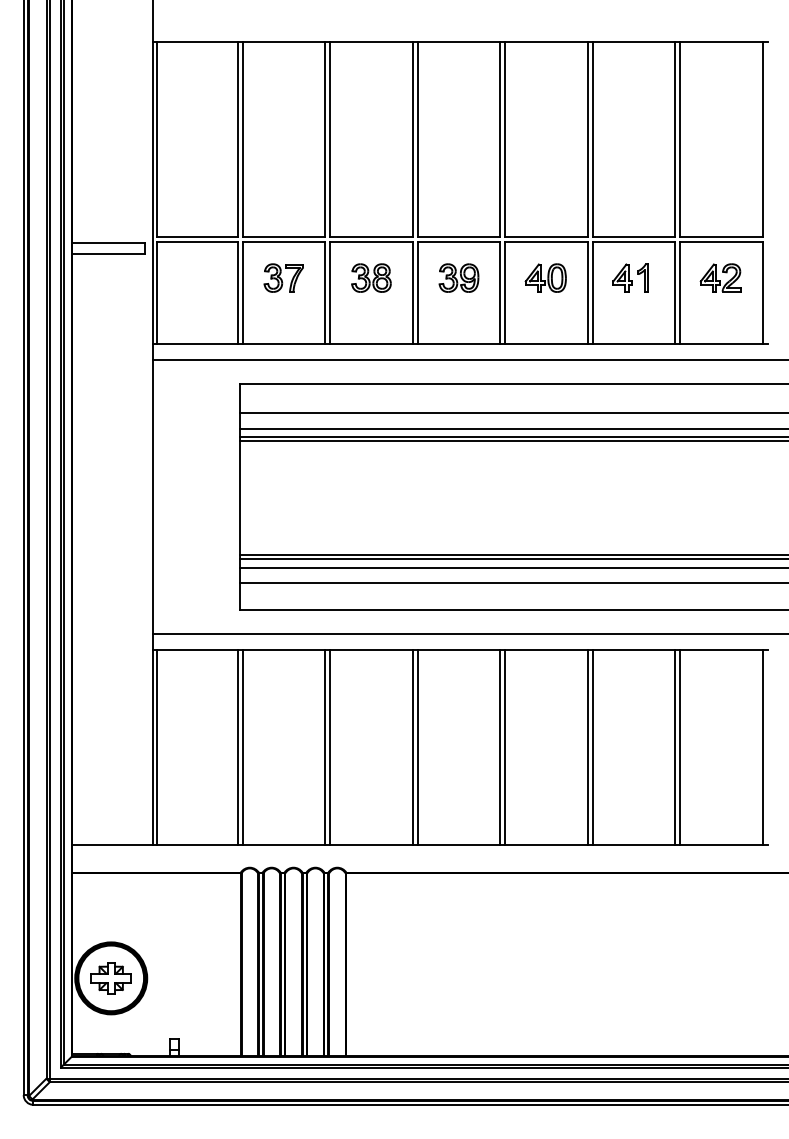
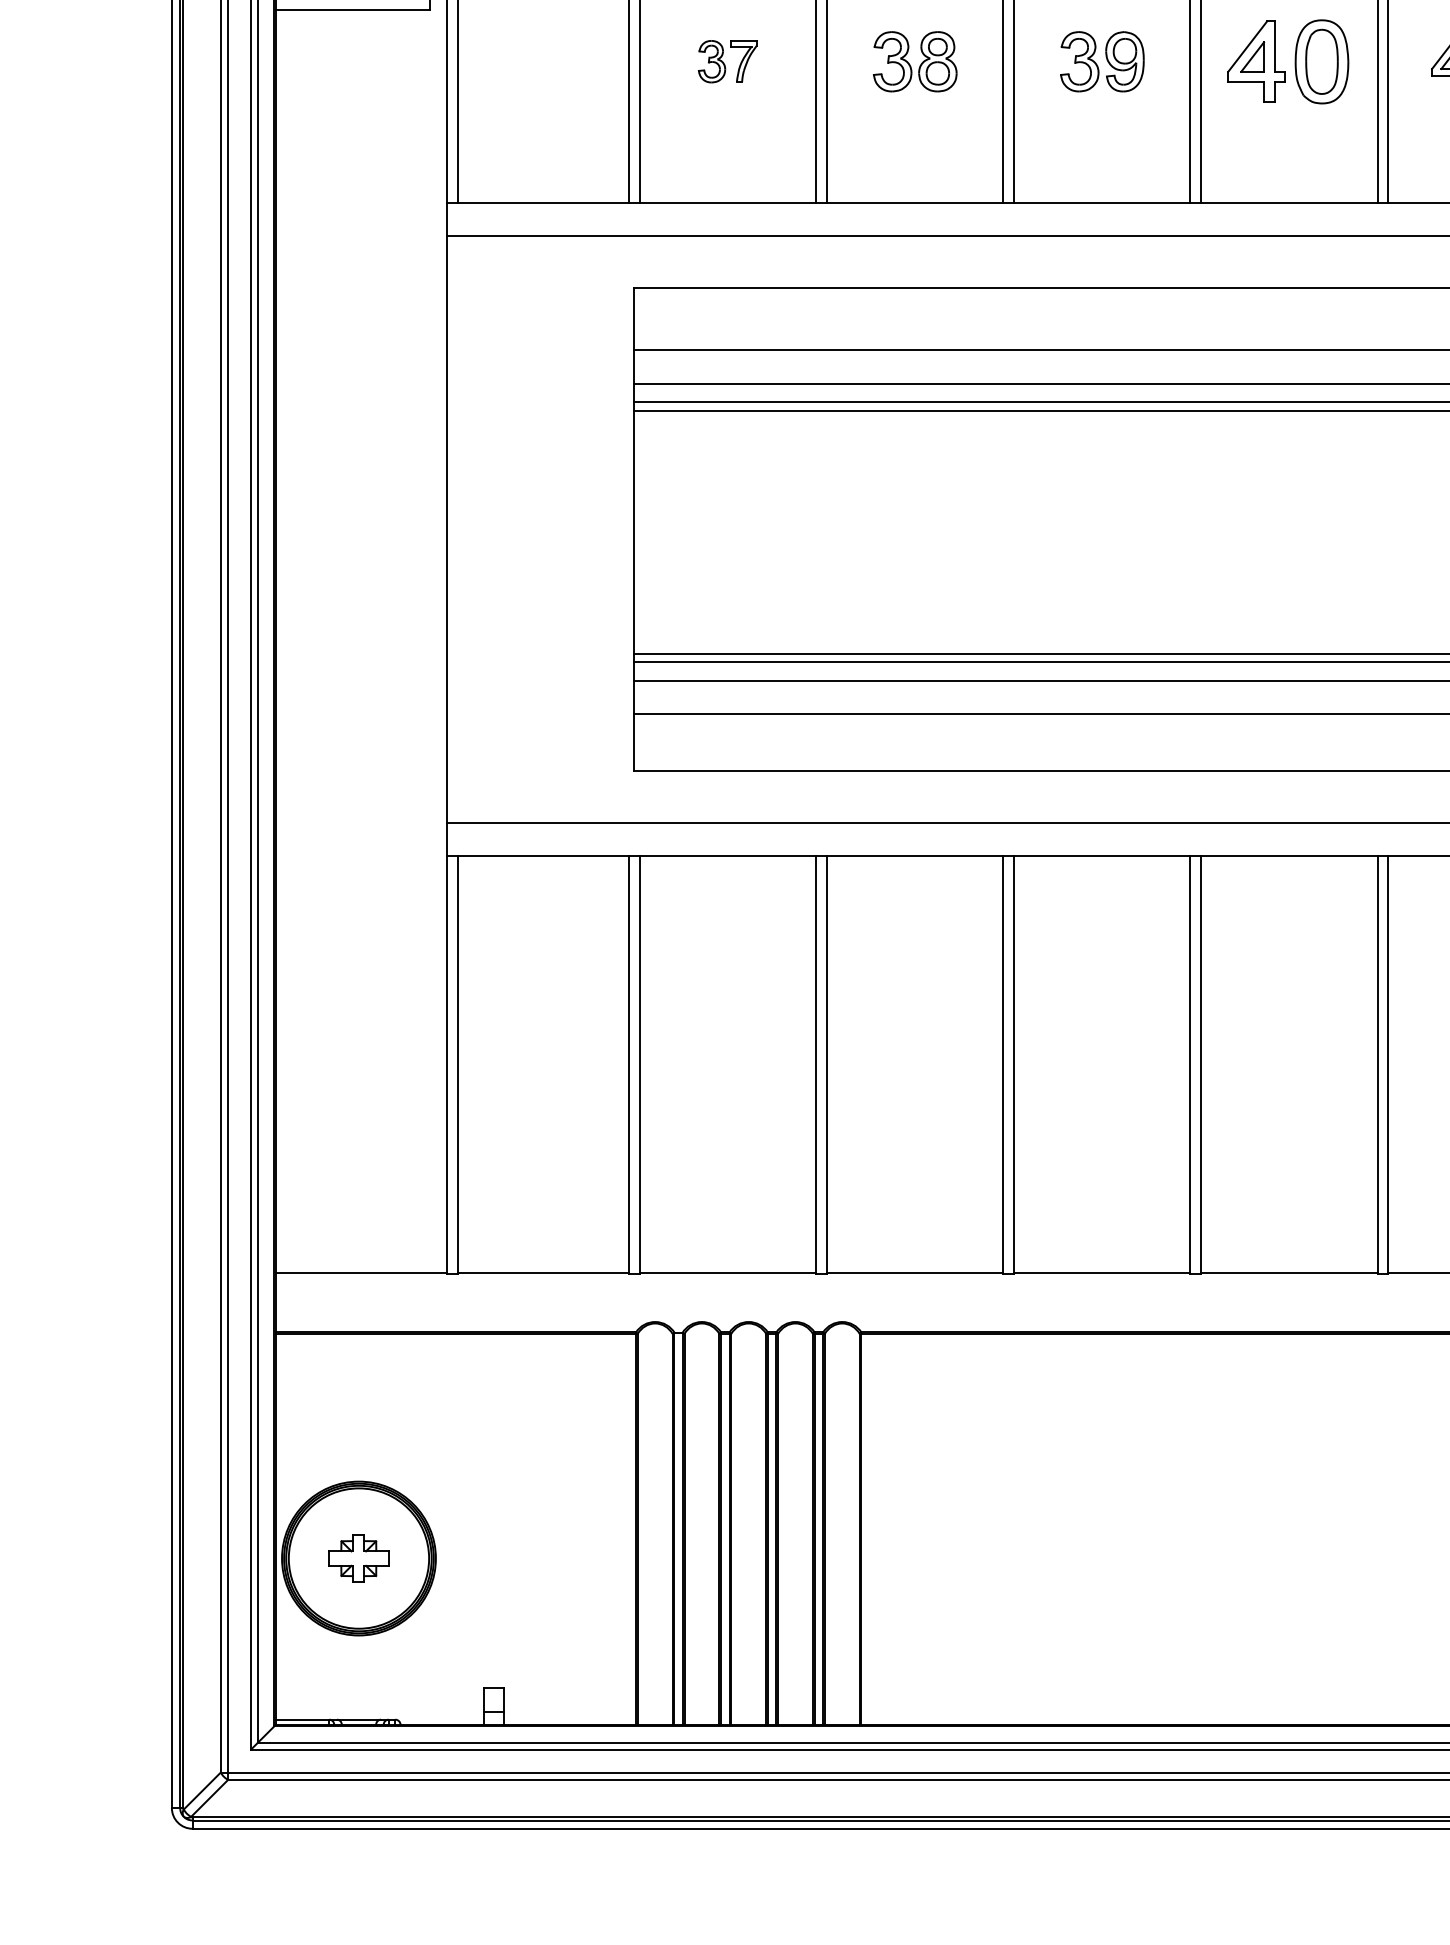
part: (283, 277) -> (727, 60), size x0.7
part: (545, 277) -> (1287, 60), size x1.4
part: (110, 978) -> (357, 1558), size x0.7

